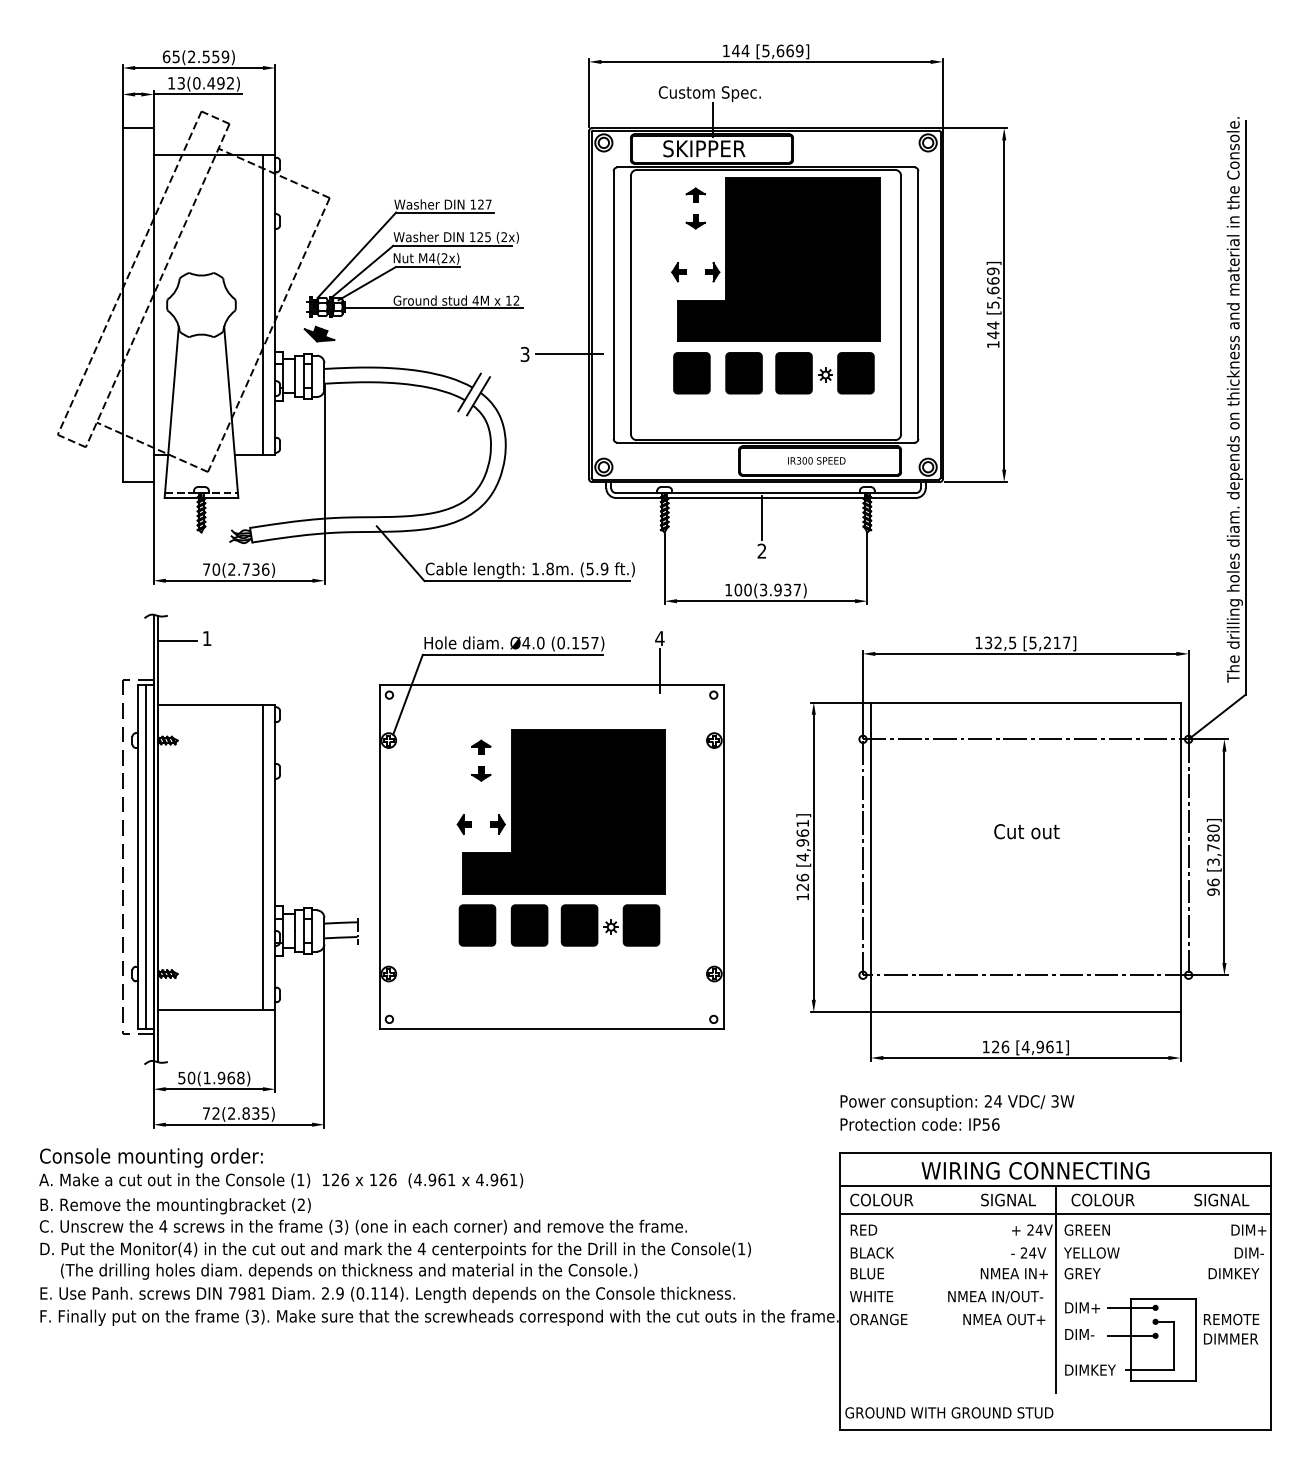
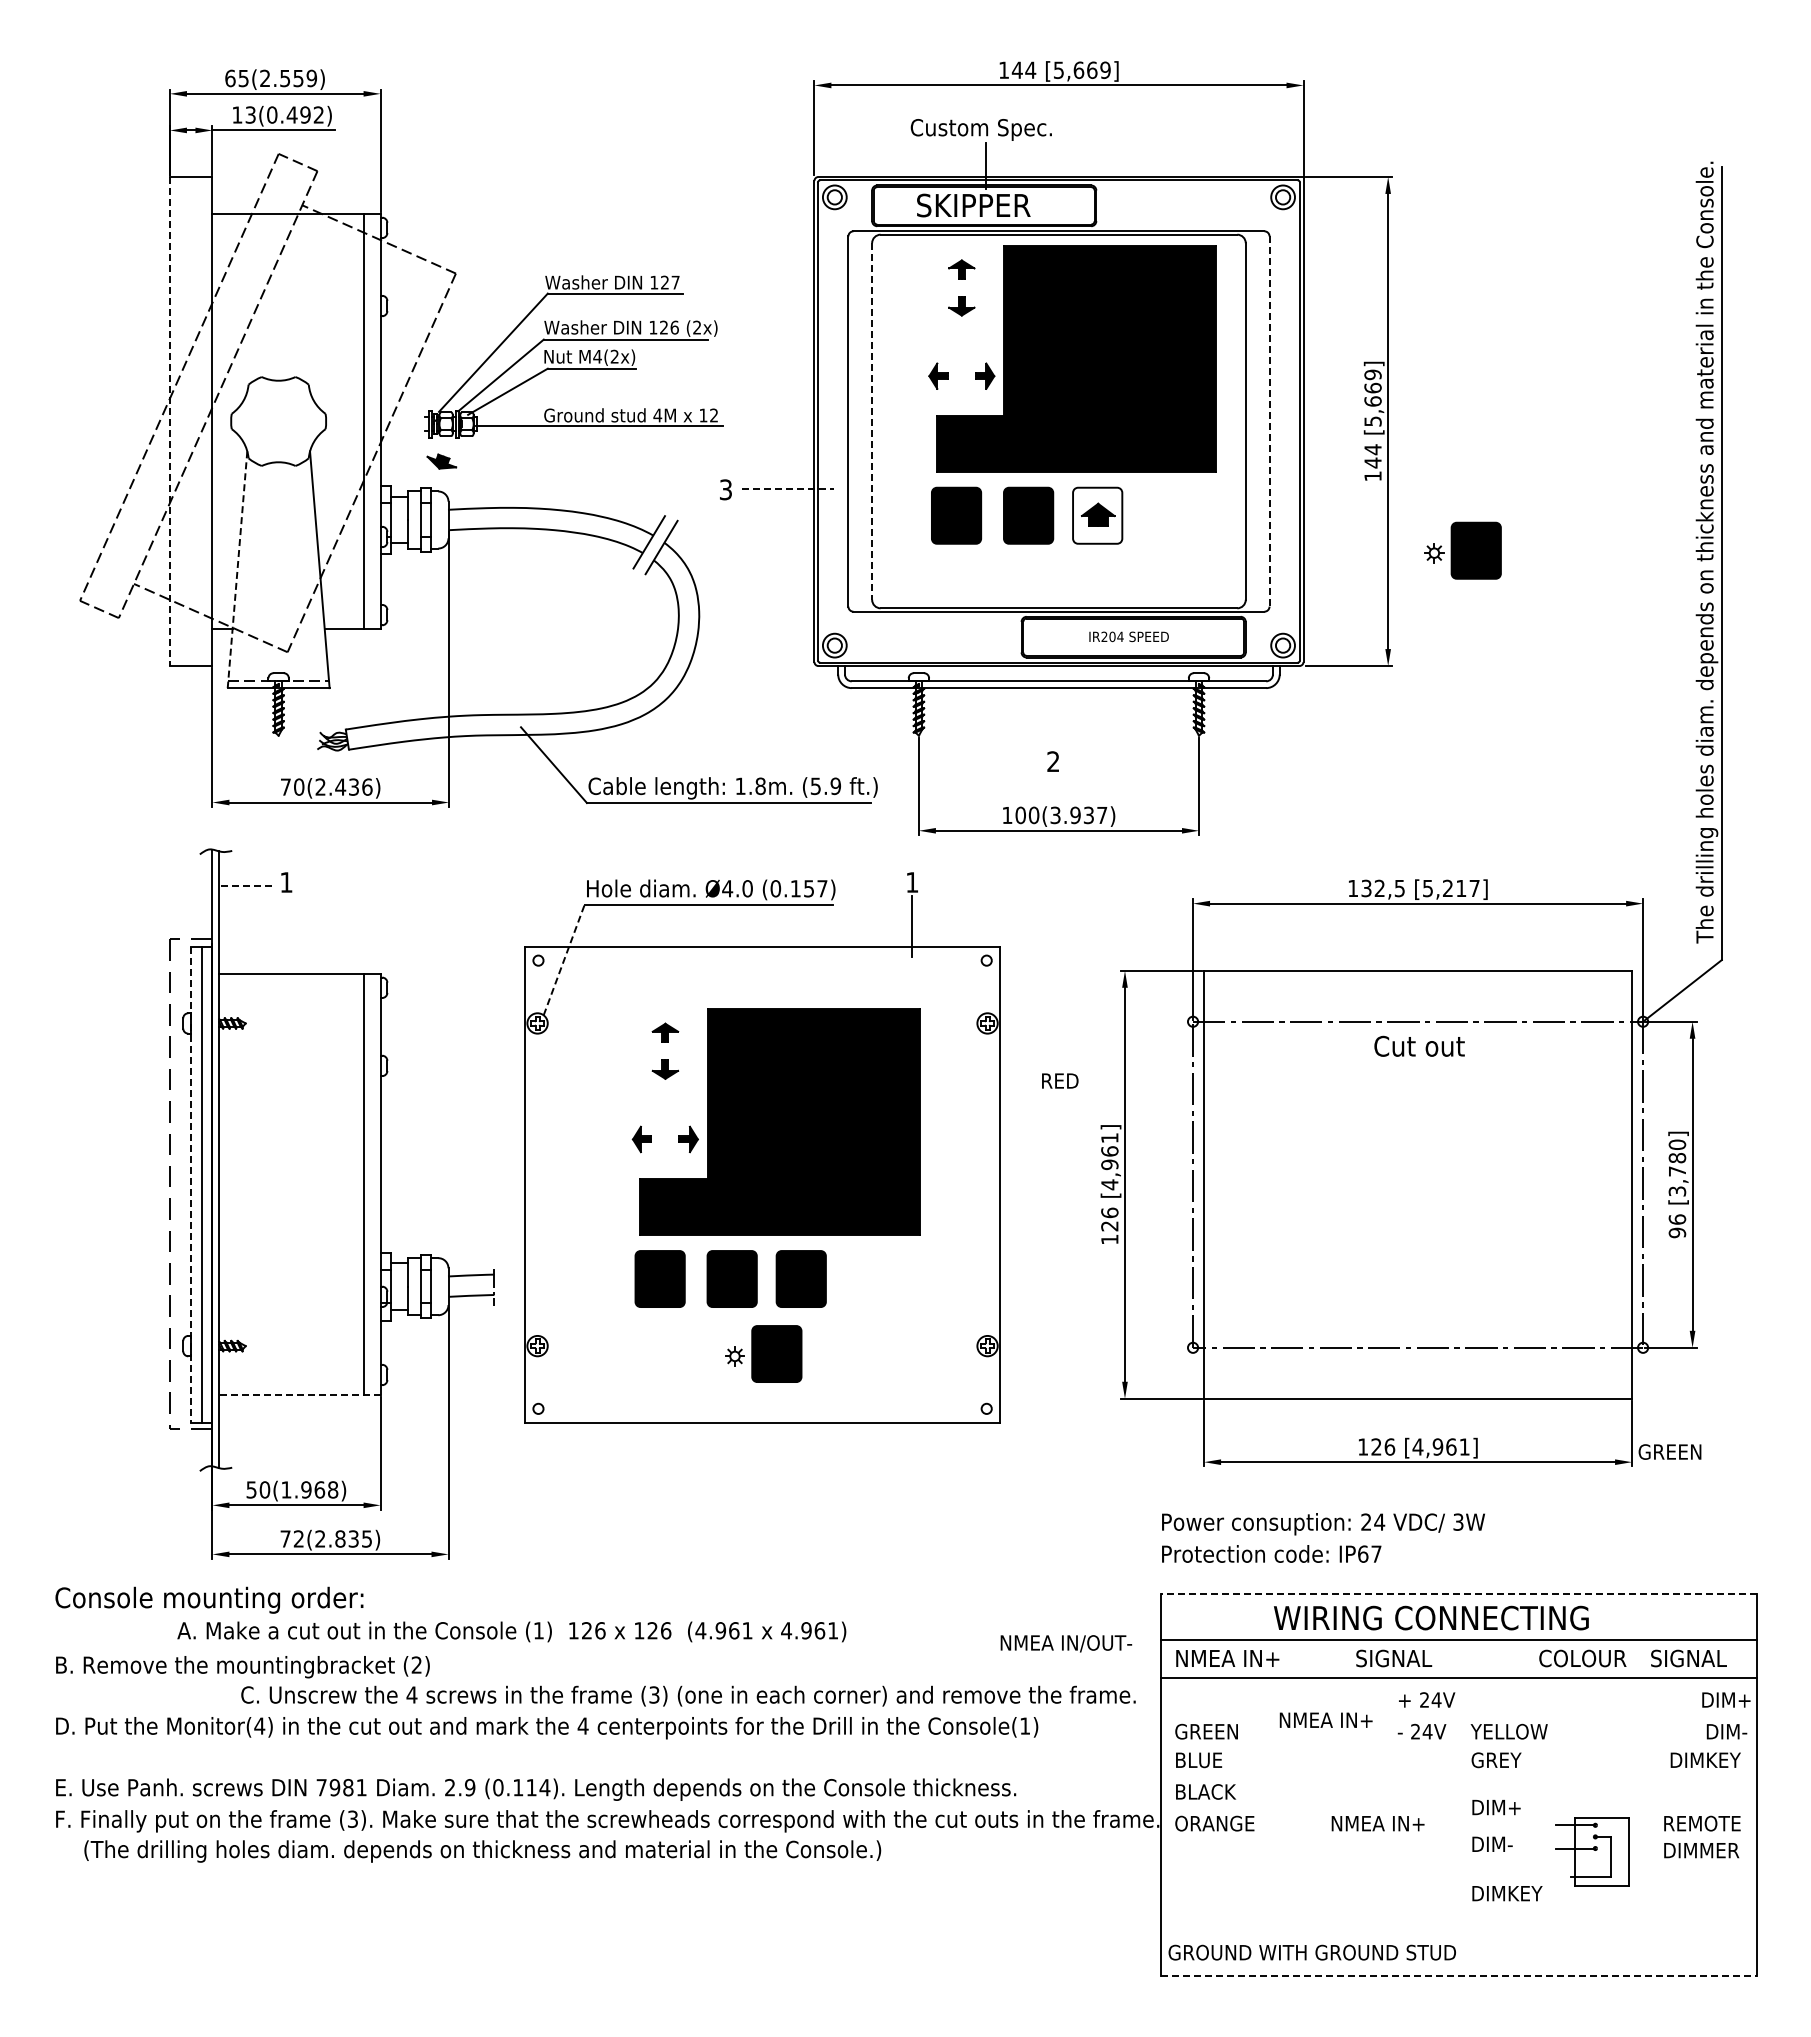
text: (487, 237) -> (674, 327), 125 -> 126
line: (122, 305) -> (169, 421), solid -> dashed
line: (631, 305) -> (872, 422), solid -> dashed
line: (918, 305) -> (1269, 422), solid -> dashed
part: (319, 334) -> (441, 461), size x0.7
line: (570, 353) -> (788, 488), solid -> dashed
fill: (793, 373) -> (1097, 515), removed
part: (846, 373) -> (1462, 550), moved
line: (171, 412) -> (237, 569), solid -> dashed
text: (804, 460) -> (1112, 636), IR300 -> IR204
line: (761, 517) -> (1052, 715), removed
text: (246, 569) -> (340, 786), 70(2.736) -> 70(2.436)
text: (659, 638) -> (911, 882), 4 -> 1
line: (177, 640) -> (245, 885), solid -> dashed
line: (408, 695) -> (564, 960), solid -> dashed
text: (1026, 831) -> (1419, 1045), moved
line: (138, 857) -> (191, 1184), solid -> dashed
part: (631, 925) -> (763, 1353), moved
line: (216, 1009) -> (299, 1395), solid -> dashed
text: (990, 1124) -> (1369, 1553), IP56 -> IP67
line: (1055, 1153) -> (1459, 1594), solid -> dashed
text: (280, 1180) -> (511, 1631), moved
text: (887, 1200) -> (1227, 1658), COLOUR -> NMEA IN+
text: (1102, 1200) -> (1582, 1658), moved
text: (363, 1226) -> (688, 1695), moved
text: (864, 1229) -> (1060, 1080), moved
text: (1086, 1229) -> (1669, 1451), moved
text: (872, 1252) -> (1206, 1731), BLACK -> GREEN
text: (348, 1271) -> (482, 1851), moved
text: (1013, 1273) -> (1325, 1719), moved
line: (1055, 1289) -> (1459, 1782), removed
text: (872, 1296) -> (1205, 1791), WHITE -> BLACK
text: (995, 1296) -> (1066, 1643), moved
text: (1026, 1319) -> (1418, 1823), NMEA OUT+ -> NMEA IN+
part: (1152, 1339) -> (1592, 1851), size x0.6
line: (1055, 1429) -> (1459, 1975), solid -> dashed

